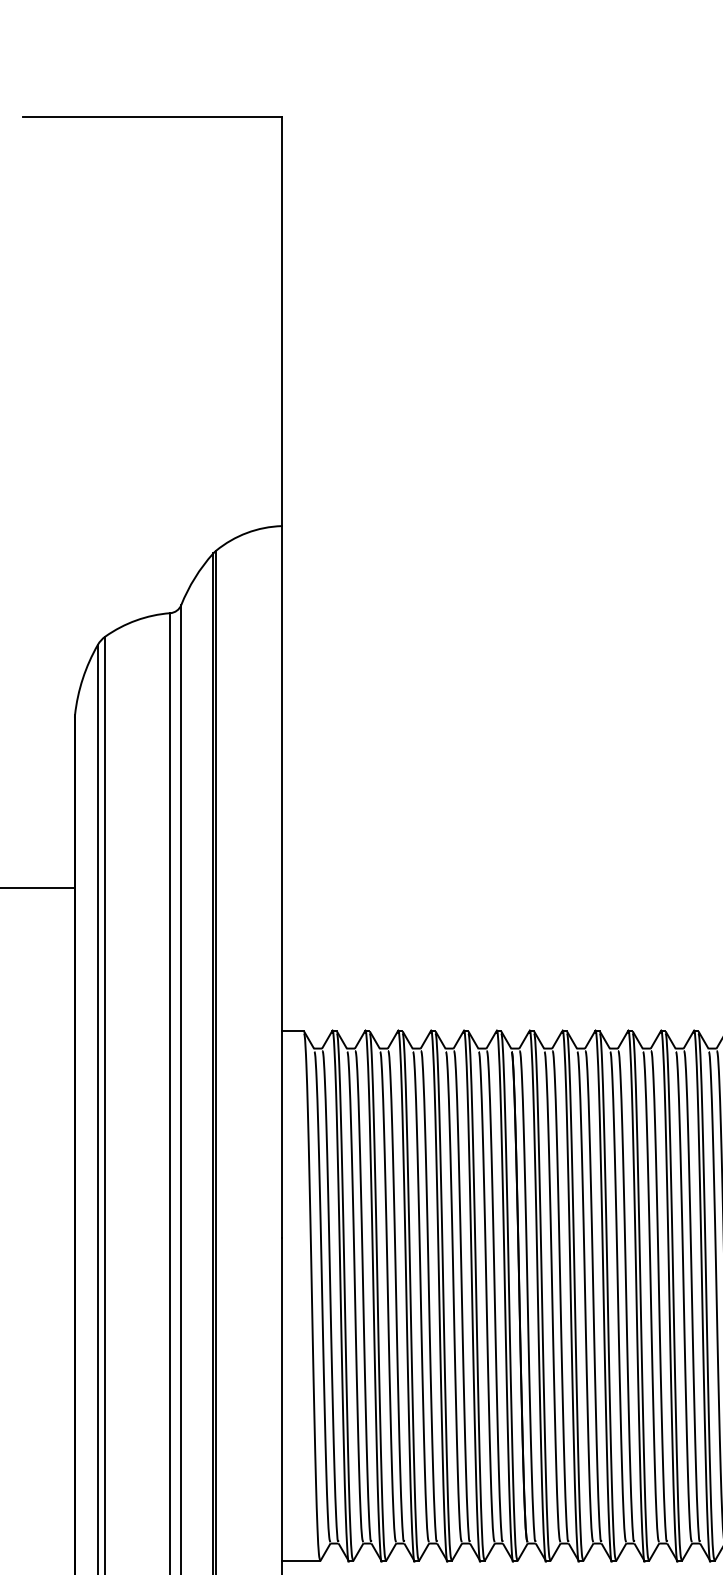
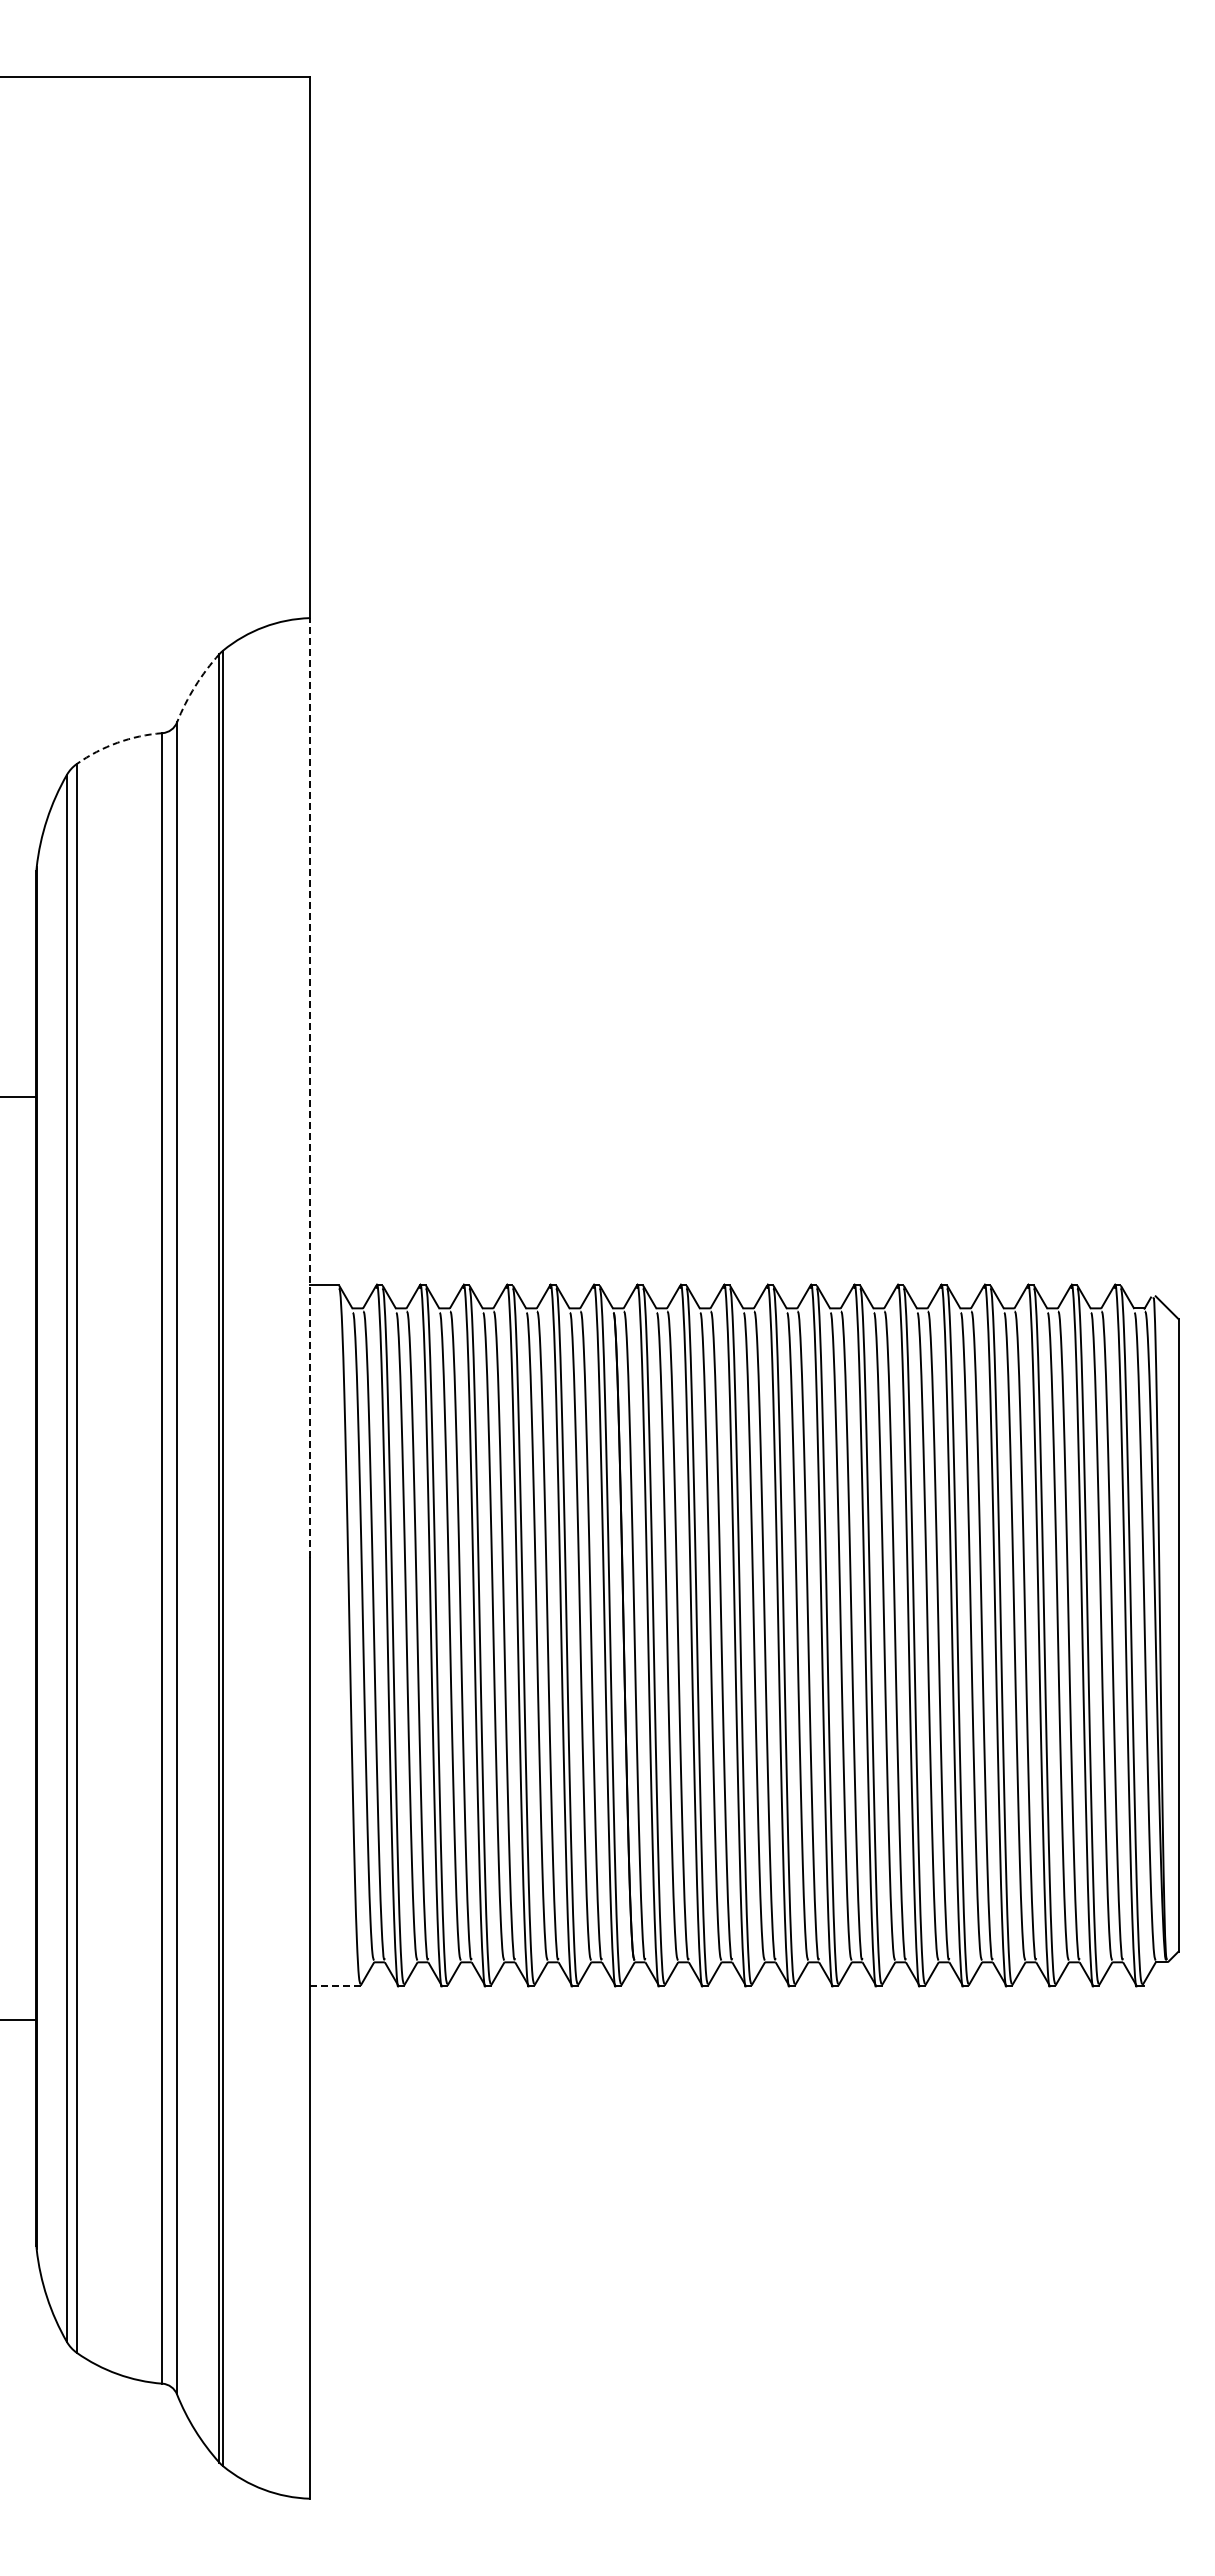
arc: (195, 577) -> (195, 686), solid -> dashed
arc: (136, 620) -> (117, 742), solid -> dashed
line: (282, 881) -> (310, 1087), solid -> dashed
line: (301, 1561) -> (335, 1985), solid -> dashed

